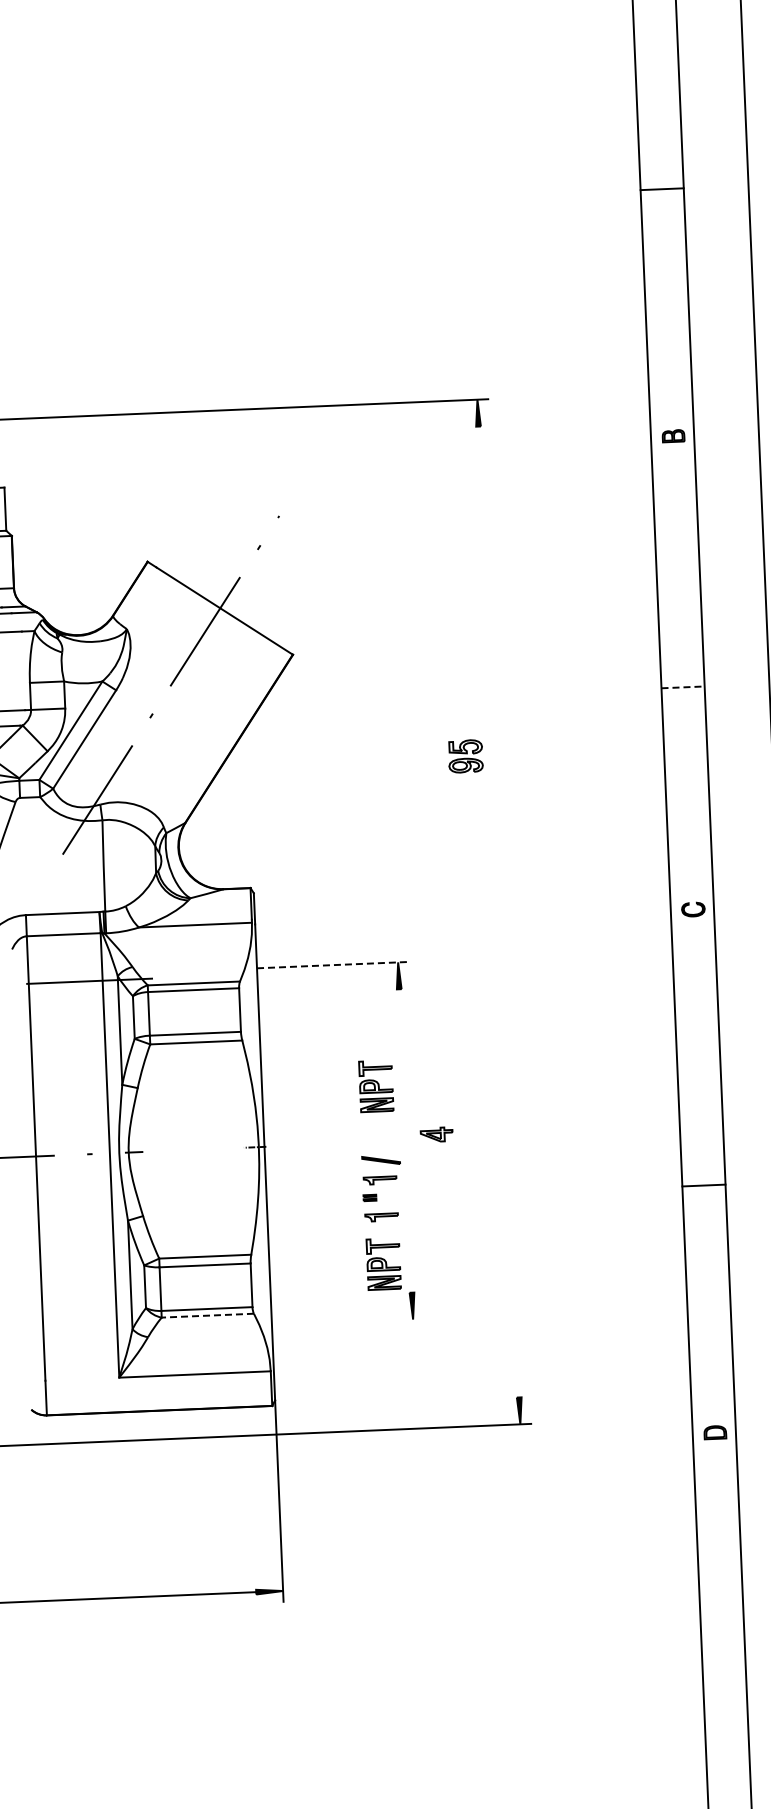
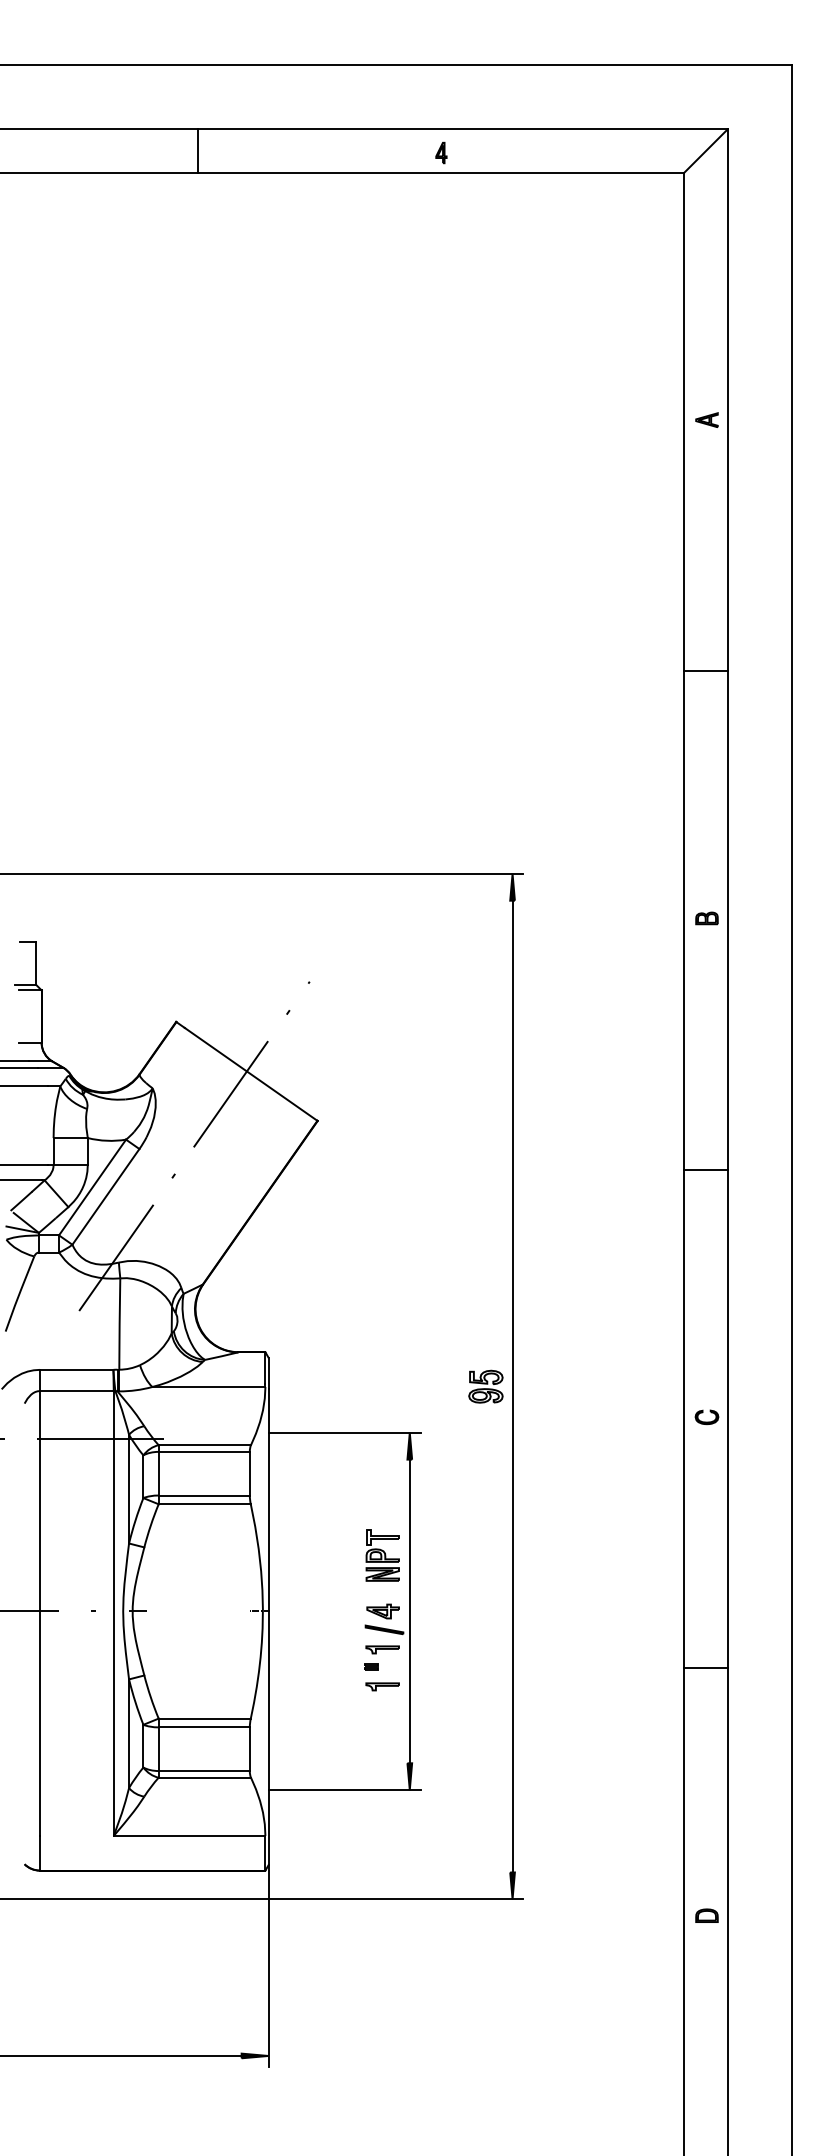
line: (682, 687) -> (705, 1169), dashed -> solid
part: (465, 756) -> (485, 1386), moved
part: (692, 909) -> (706, 1417), moved
line: (498, 911) -> (512, 1386), added
line: (333, 964) -> (345, 1432), dashed -> solid
part: (436, 1134) -> (382, 1611), moved
line: (405, 1141) -> (409, 1611), added
part: (383, 1264) -> (382, 1733), removed
line: (207, 1315) -> (204, 1777), dashed -> solid
line: (347, 1322) -> (344, 1790), added

